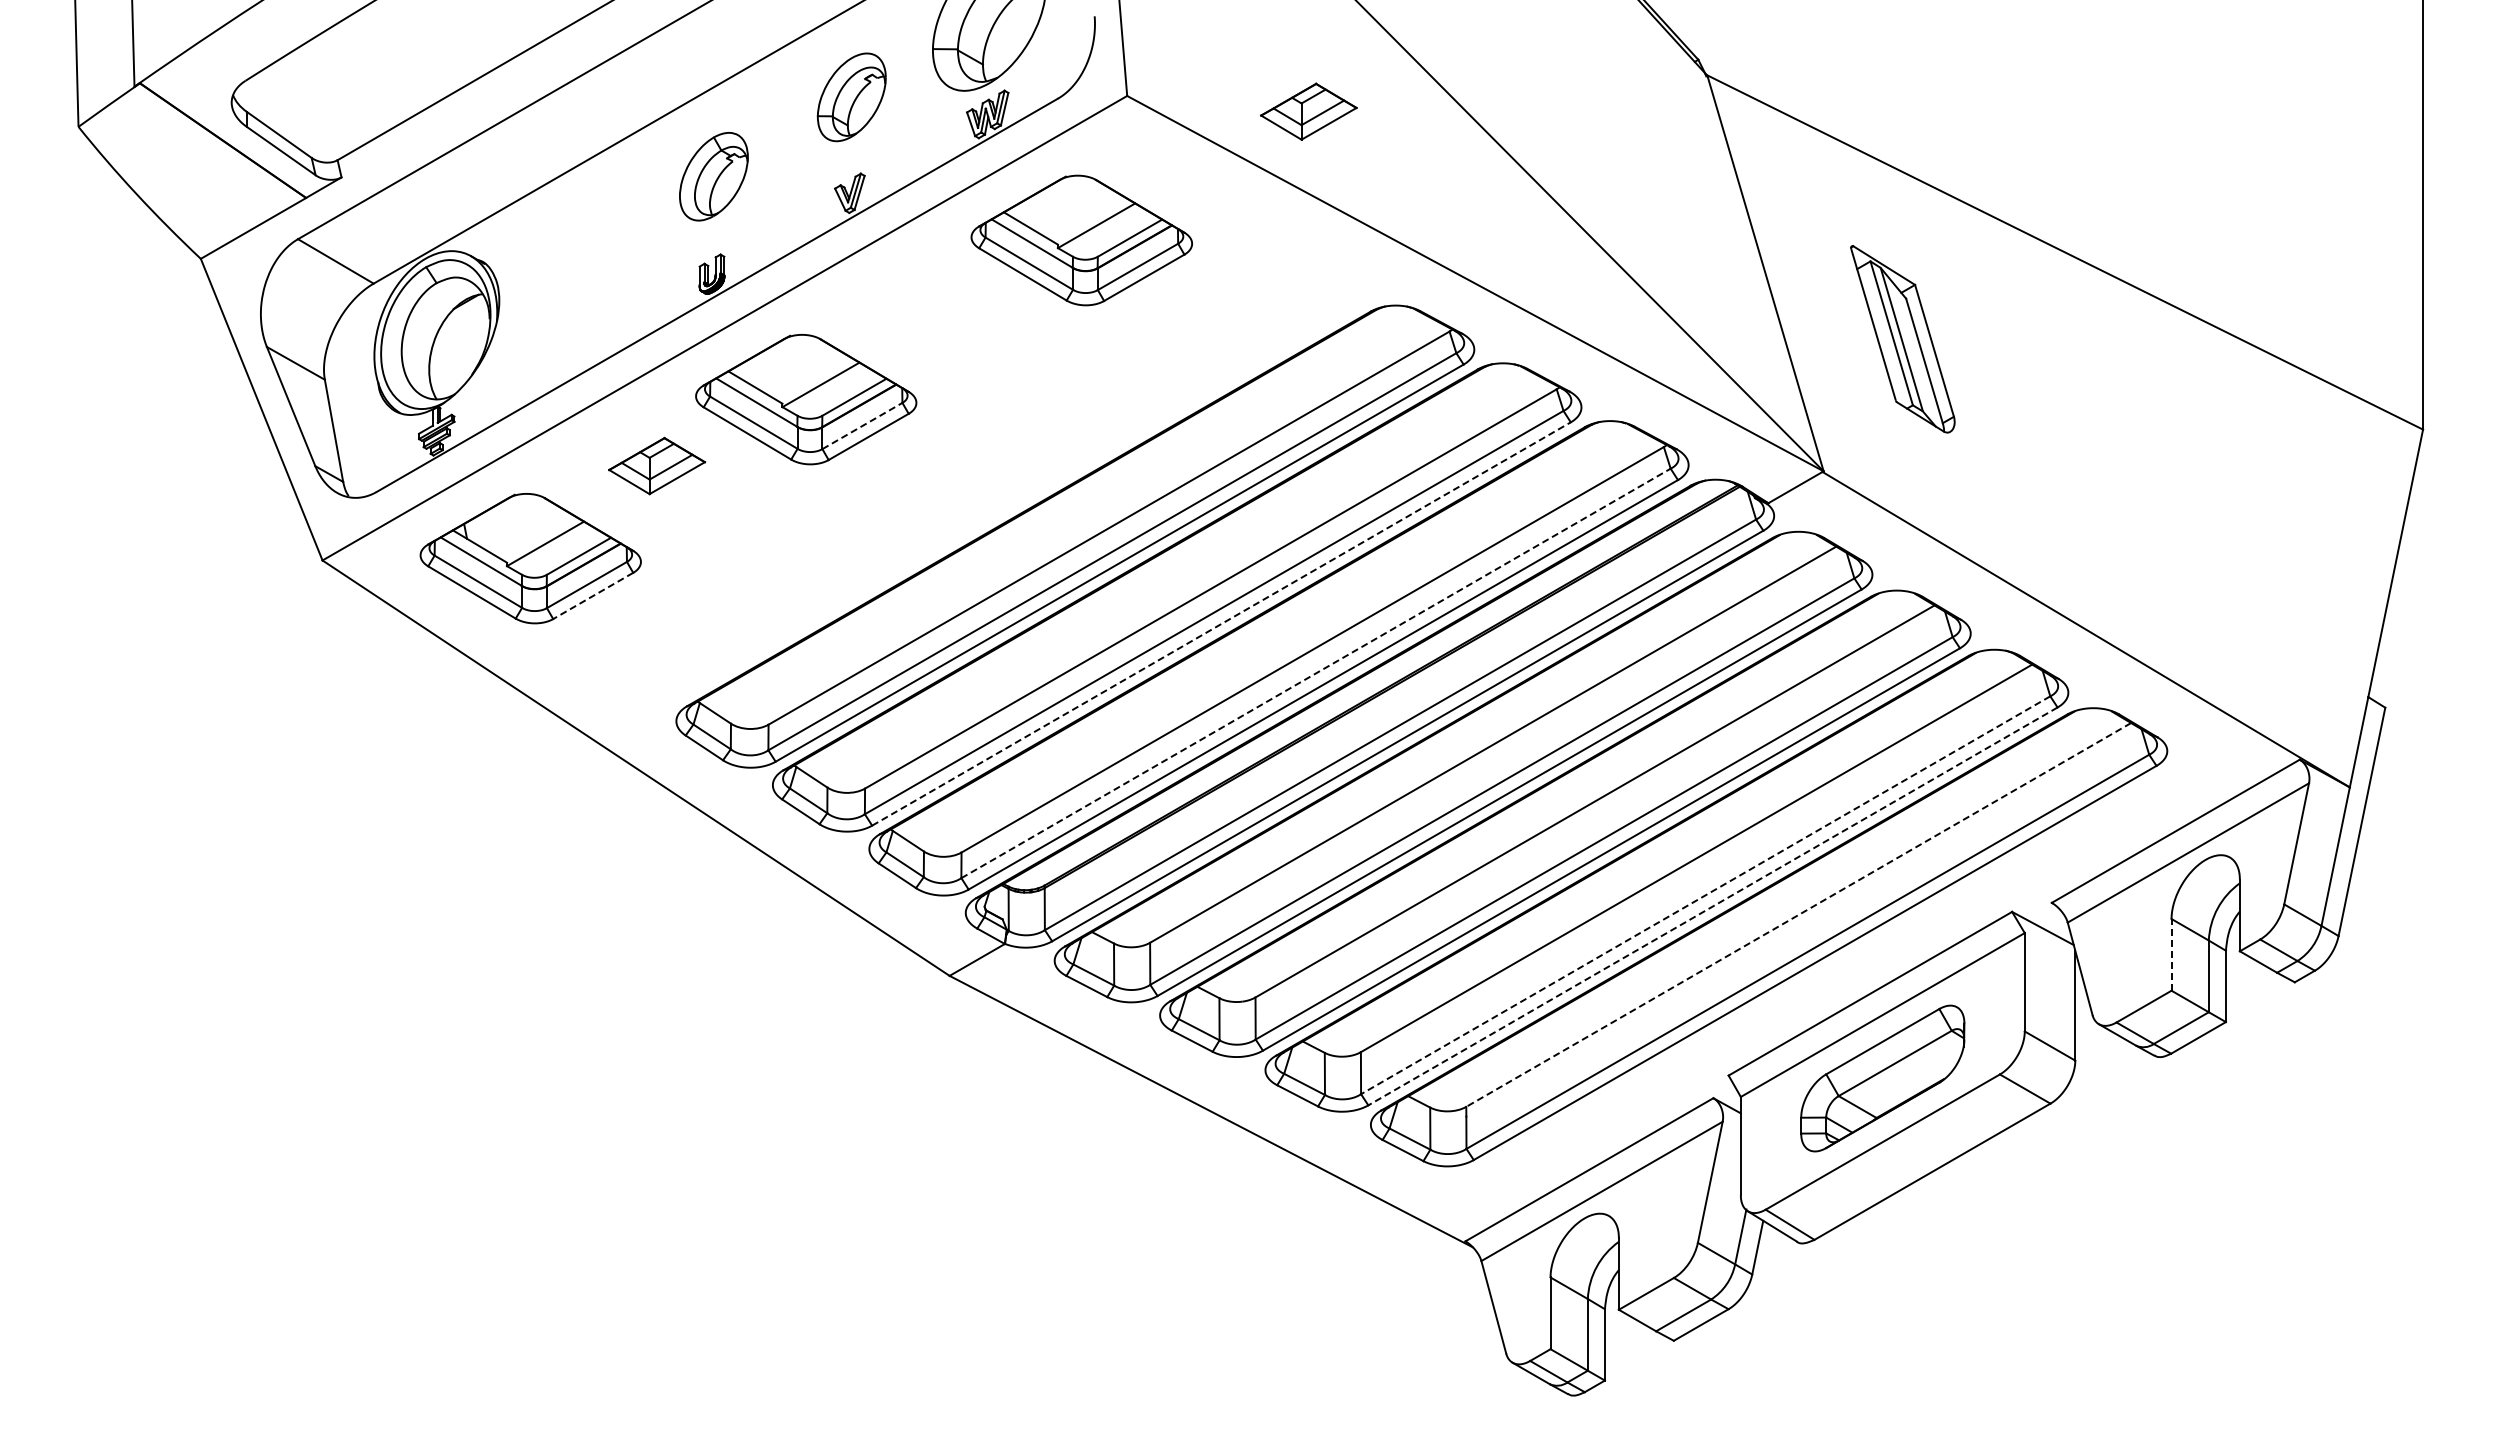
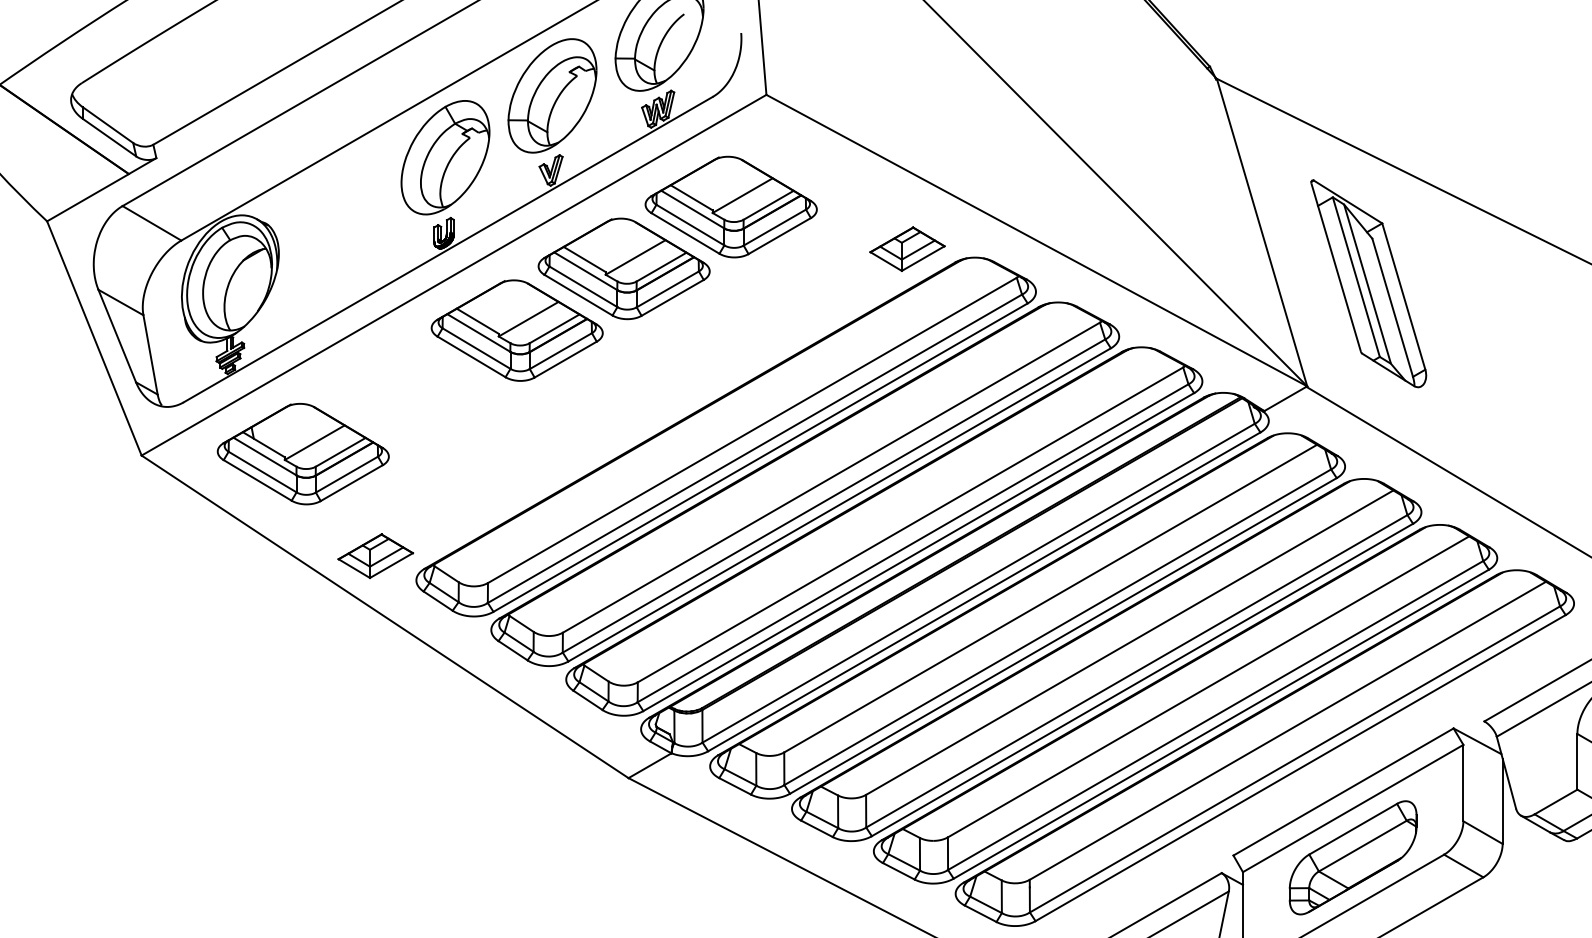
part: (851, 97) -> (552, 96), size x1.67
part: (1308, 111) -> (907, 249), moved
part: (713, 176) -> (445, 157), size x1.67
part: (943, 319) -> (623, 268), added
part: (1902, 339) -> (1368, 283), size x1.43
line: (862, 425) -> (560, 350), dashed -> solid
part: (656, 465) -> (375, 555), moved
line: (592, 596) -> (351, 483), dashed -> solid
line: (1221, 623) -> (839, 504), dashed -> solid
line: (1316, 673) -> (913, 543), dashed -> solid
line: (1705, 895) -> (1215, 715), dashed -> solid
line: (1712, 906) -> (1220, 724), dashed -> solid
line: (1798, 914) -> (1287, 730), dashed -> solid
line: (2171, 954) -> (1577, 761), dashed -> solid

